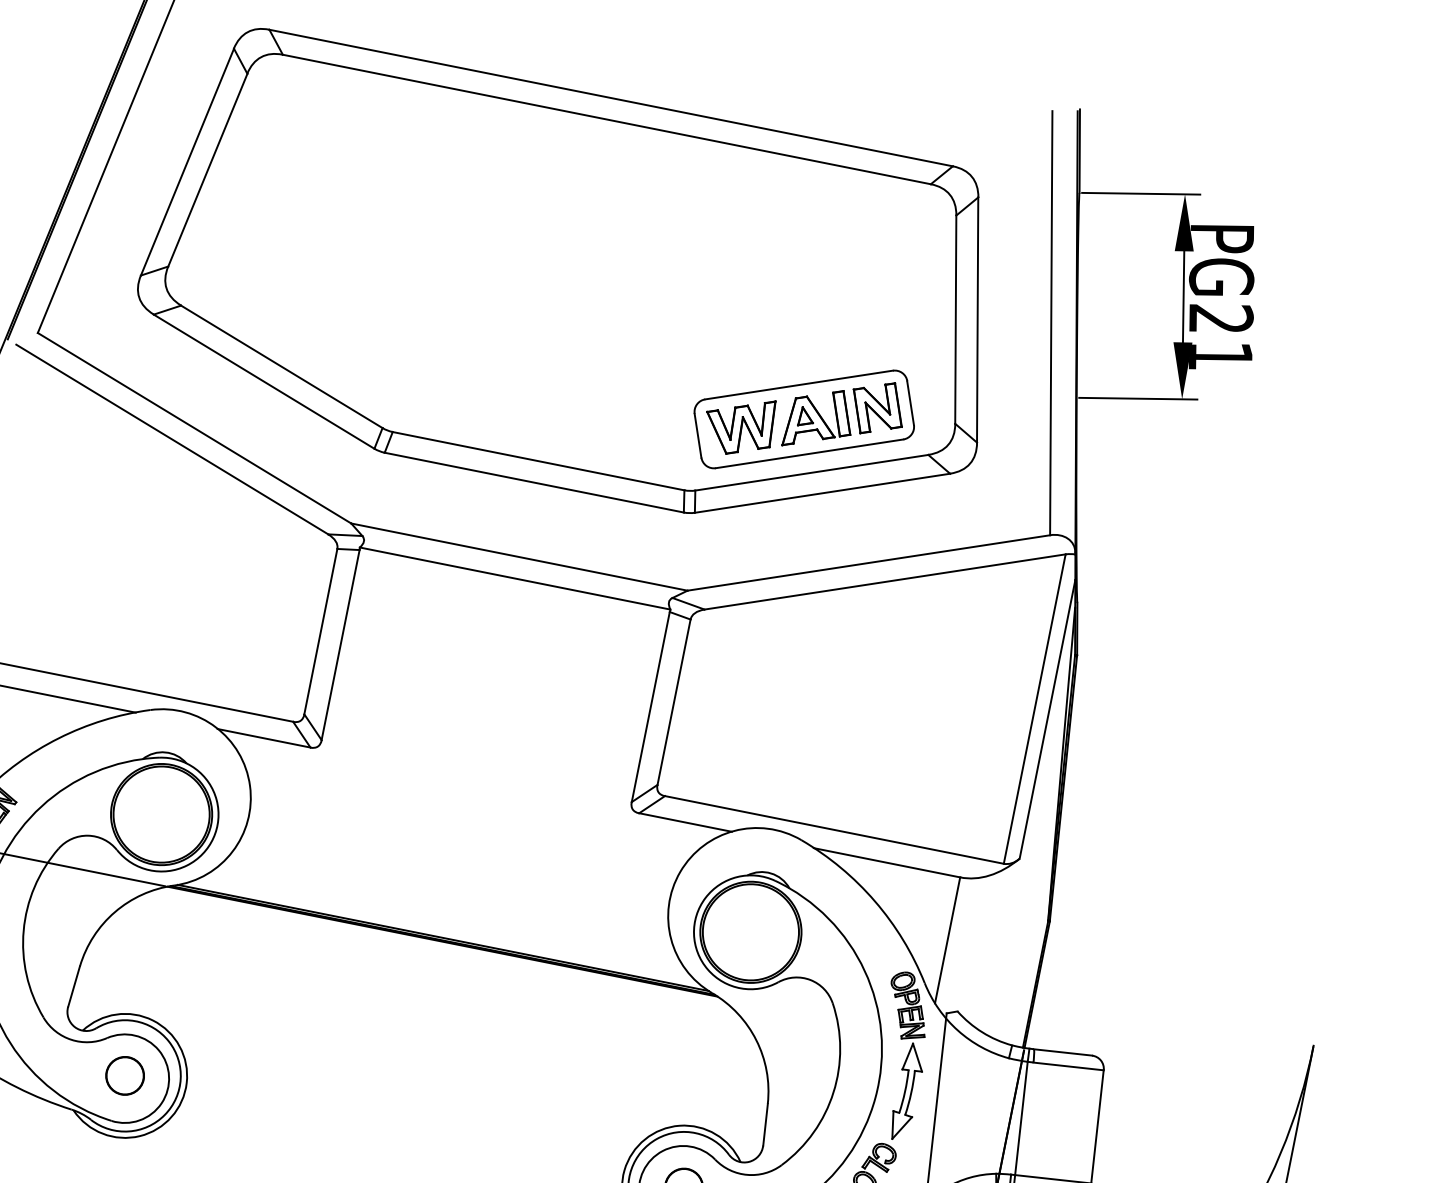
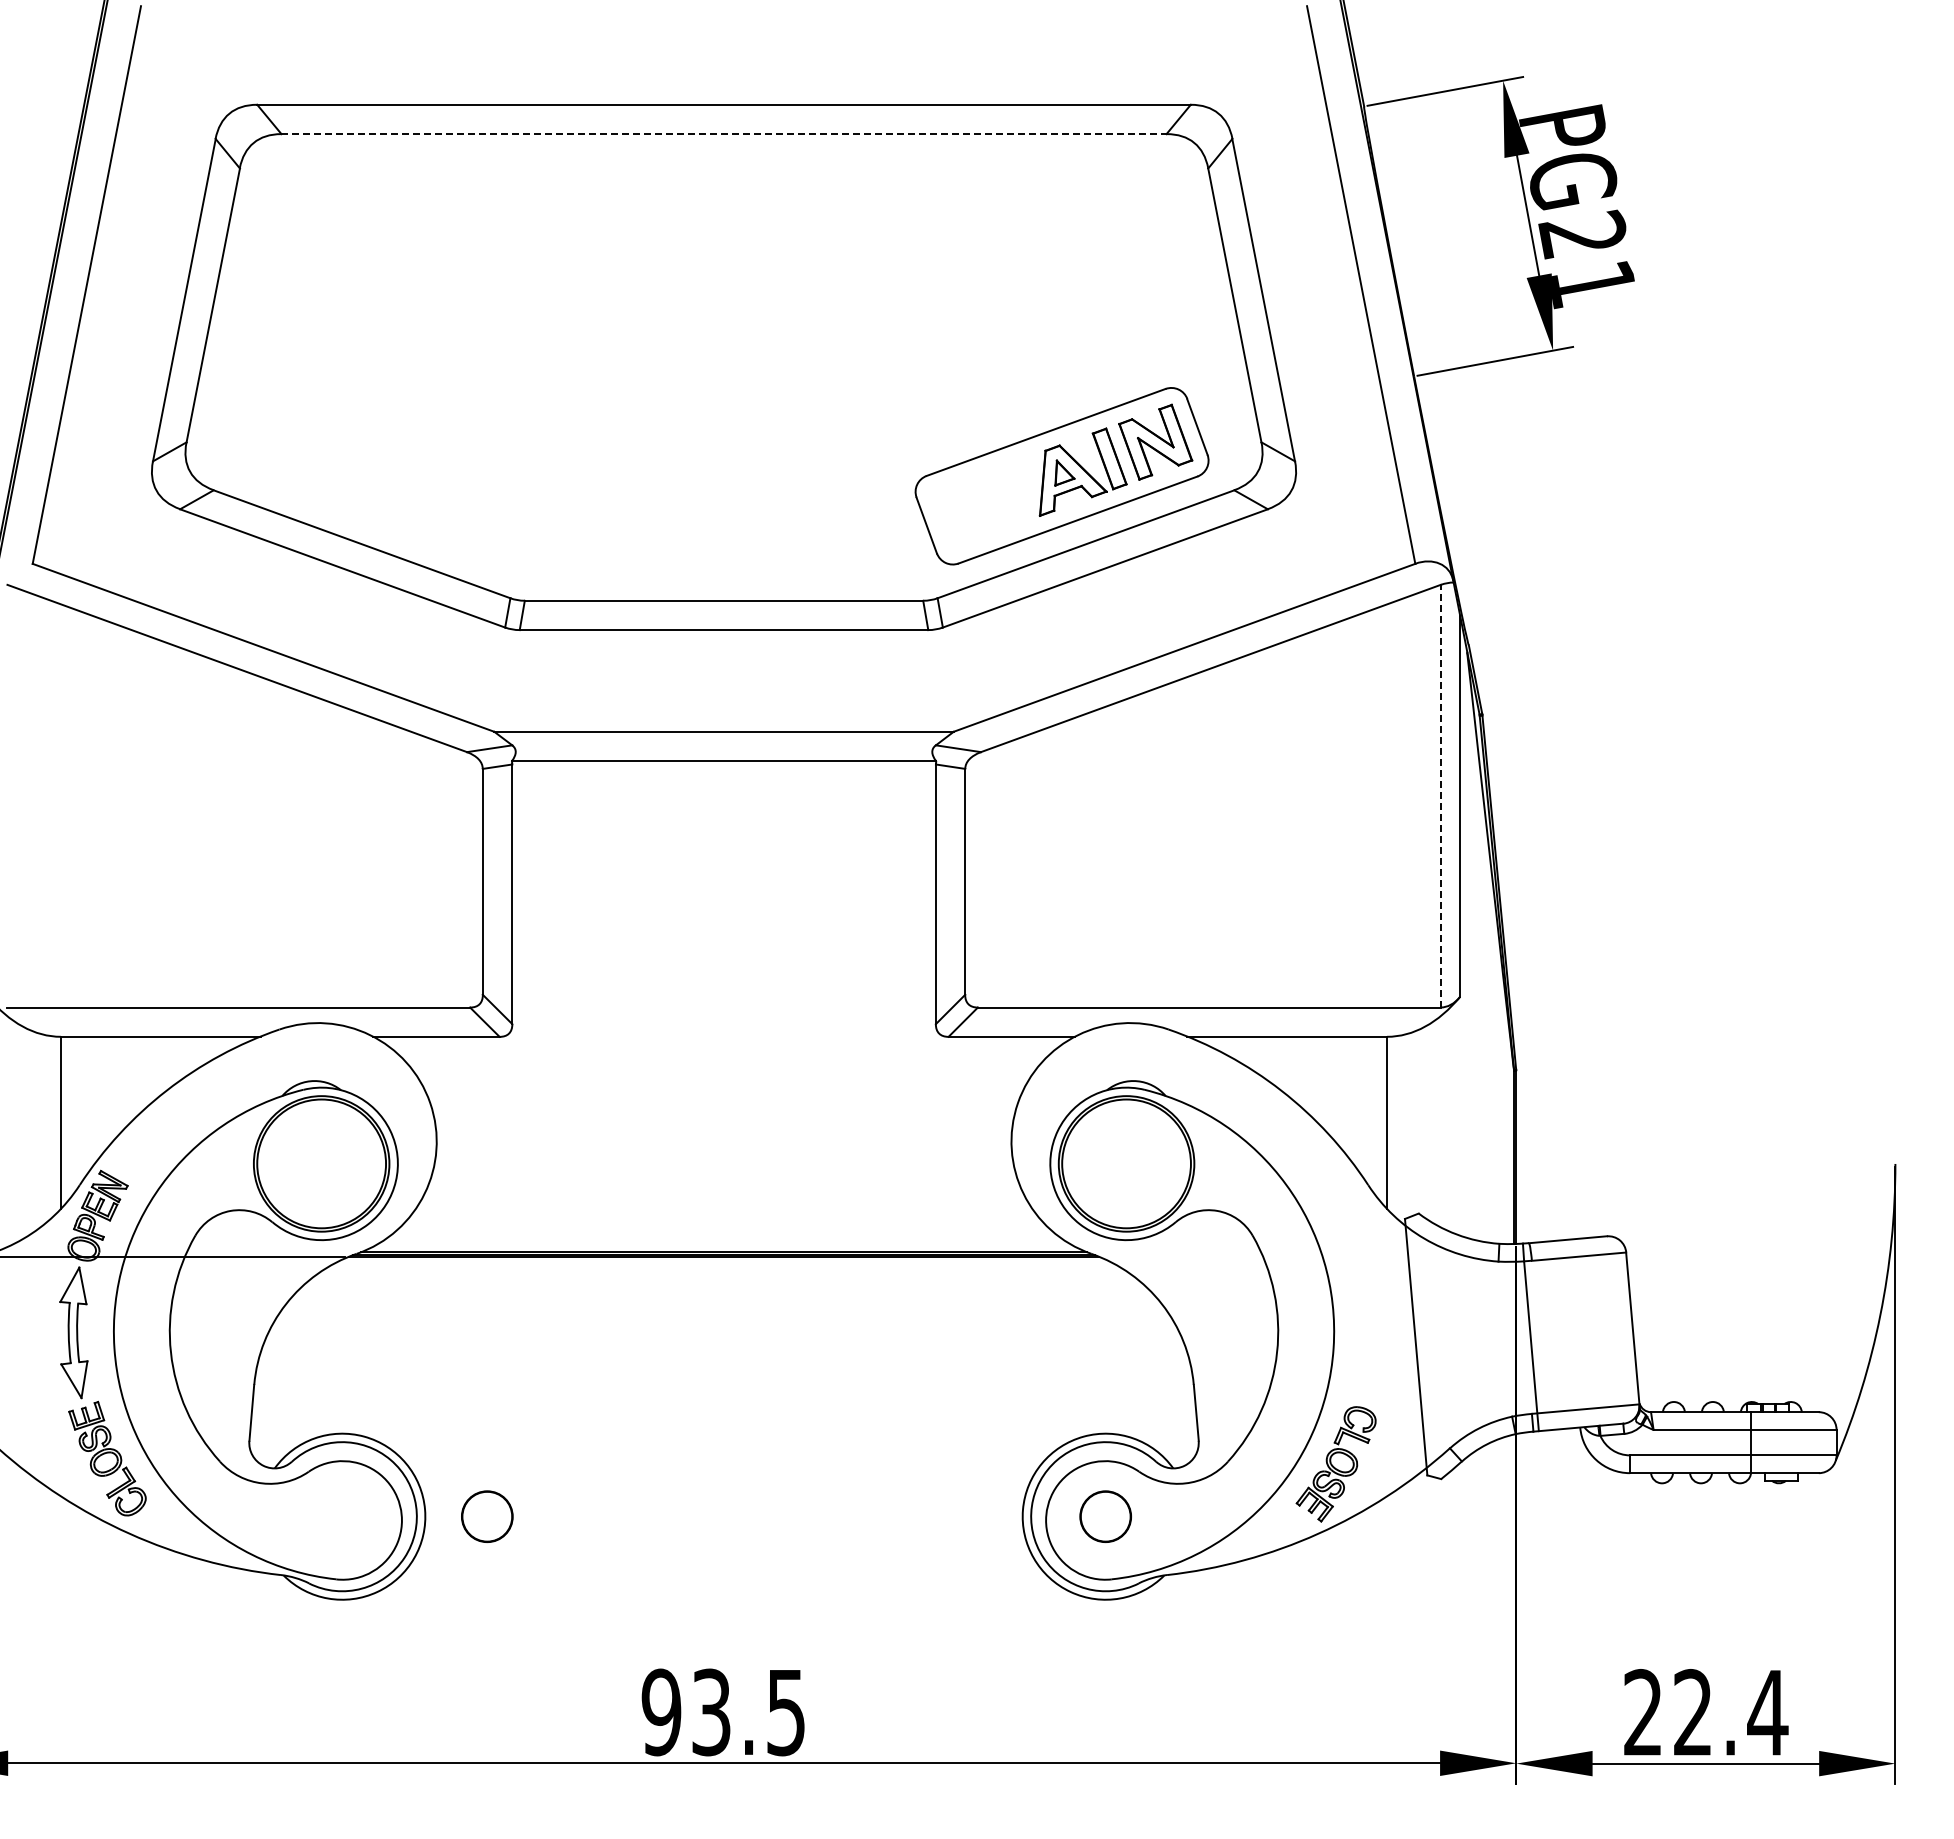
line: (607, 119) -> (724, 134), solid -> dashed
part: (738, 424) -> (977, 500), removed
line: (1034, 708) -> (1440, 795), solid -> dashed
part: (906, 1058) -> (1363, 1288), removed
circle: (125, 1075) -> (487, 1516), moved

